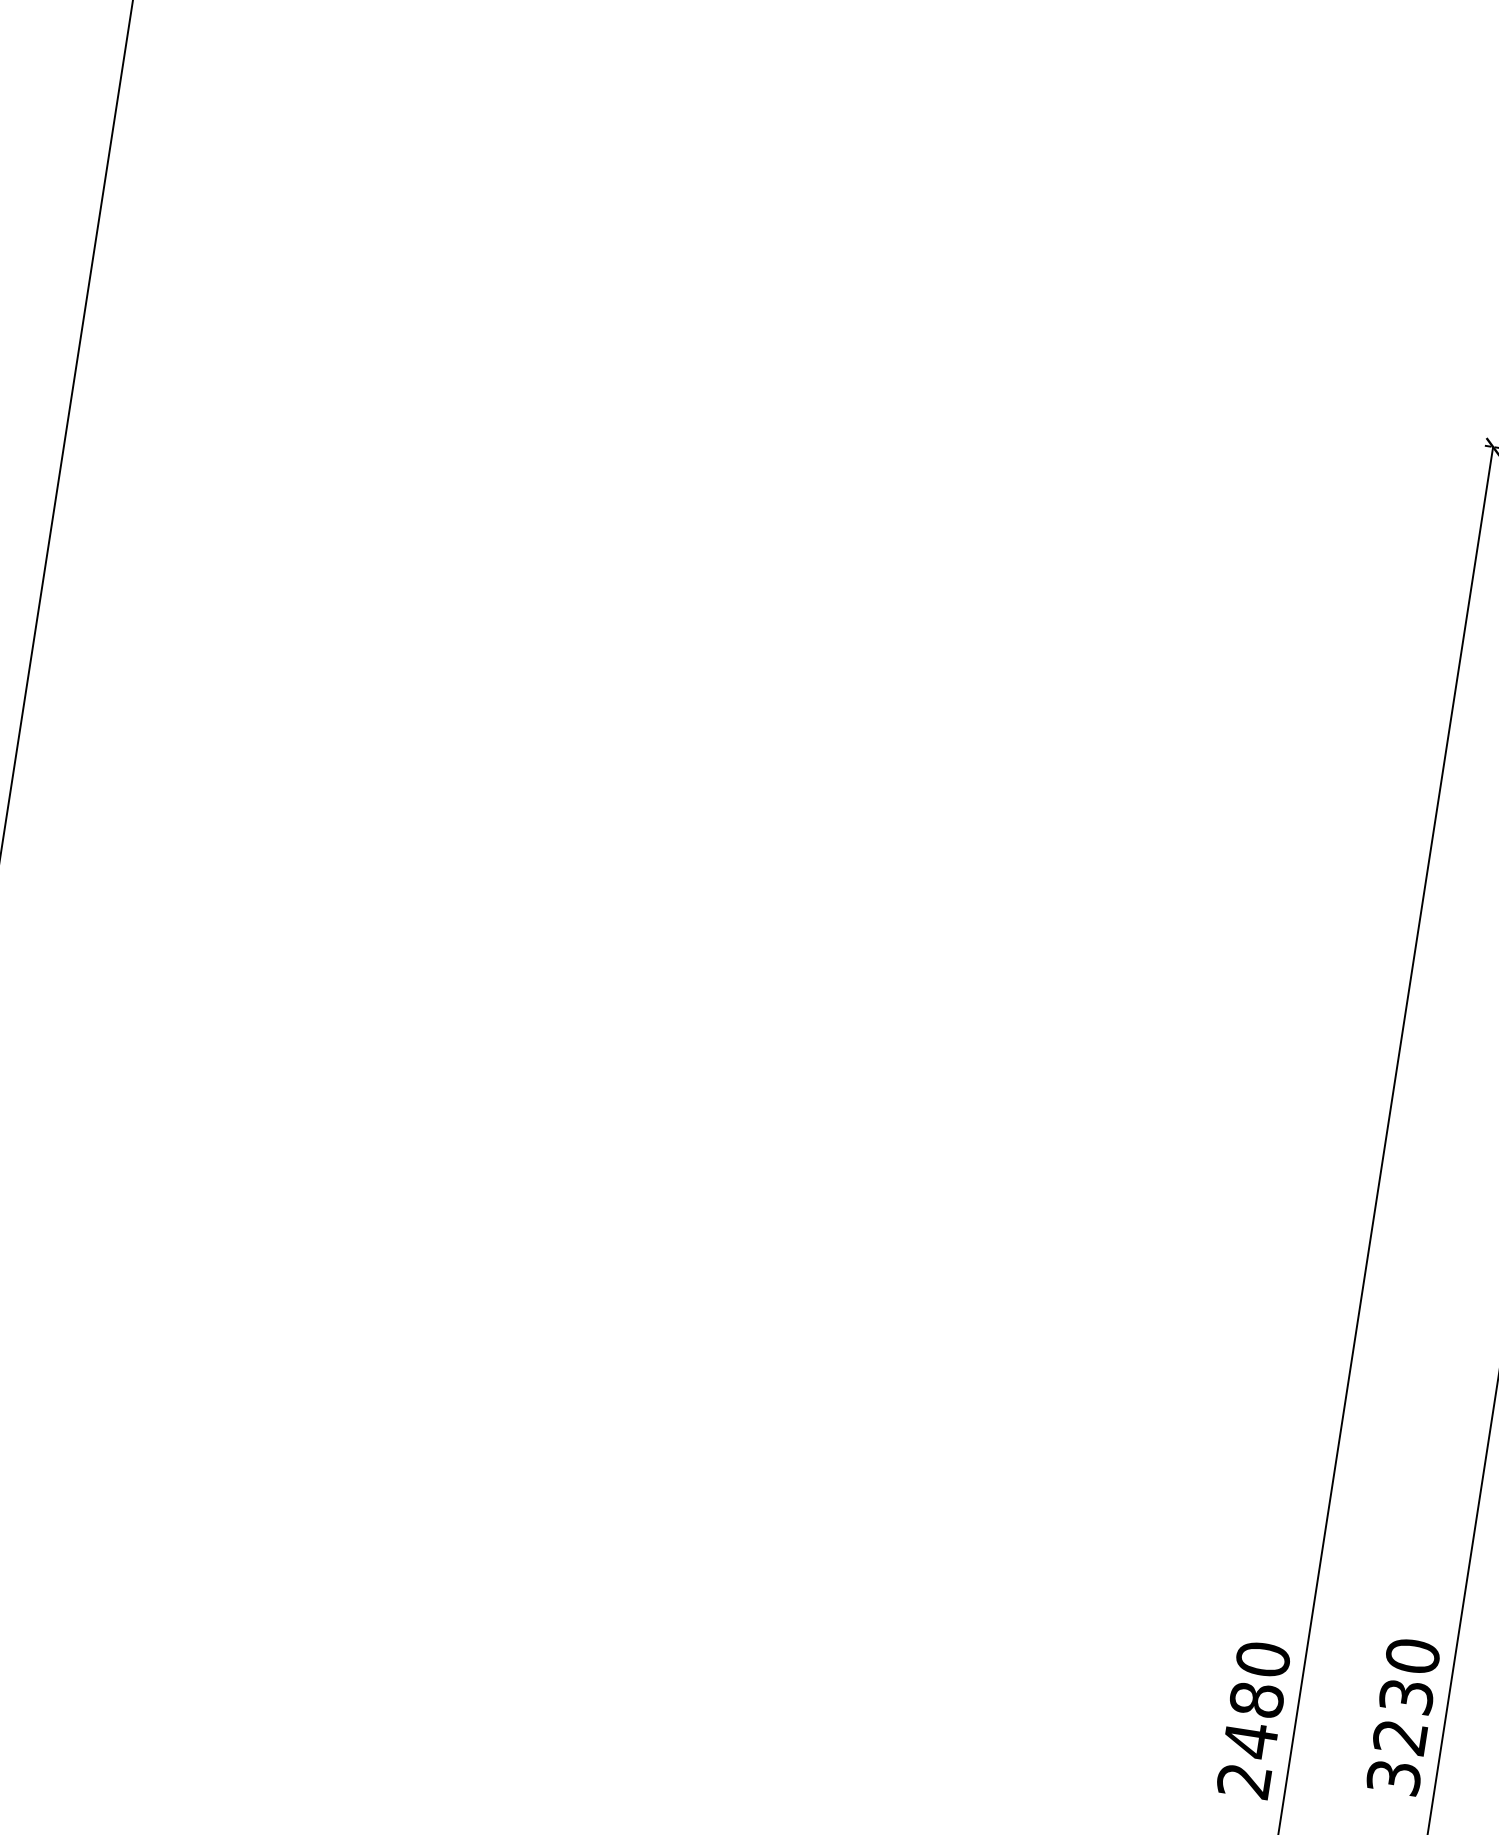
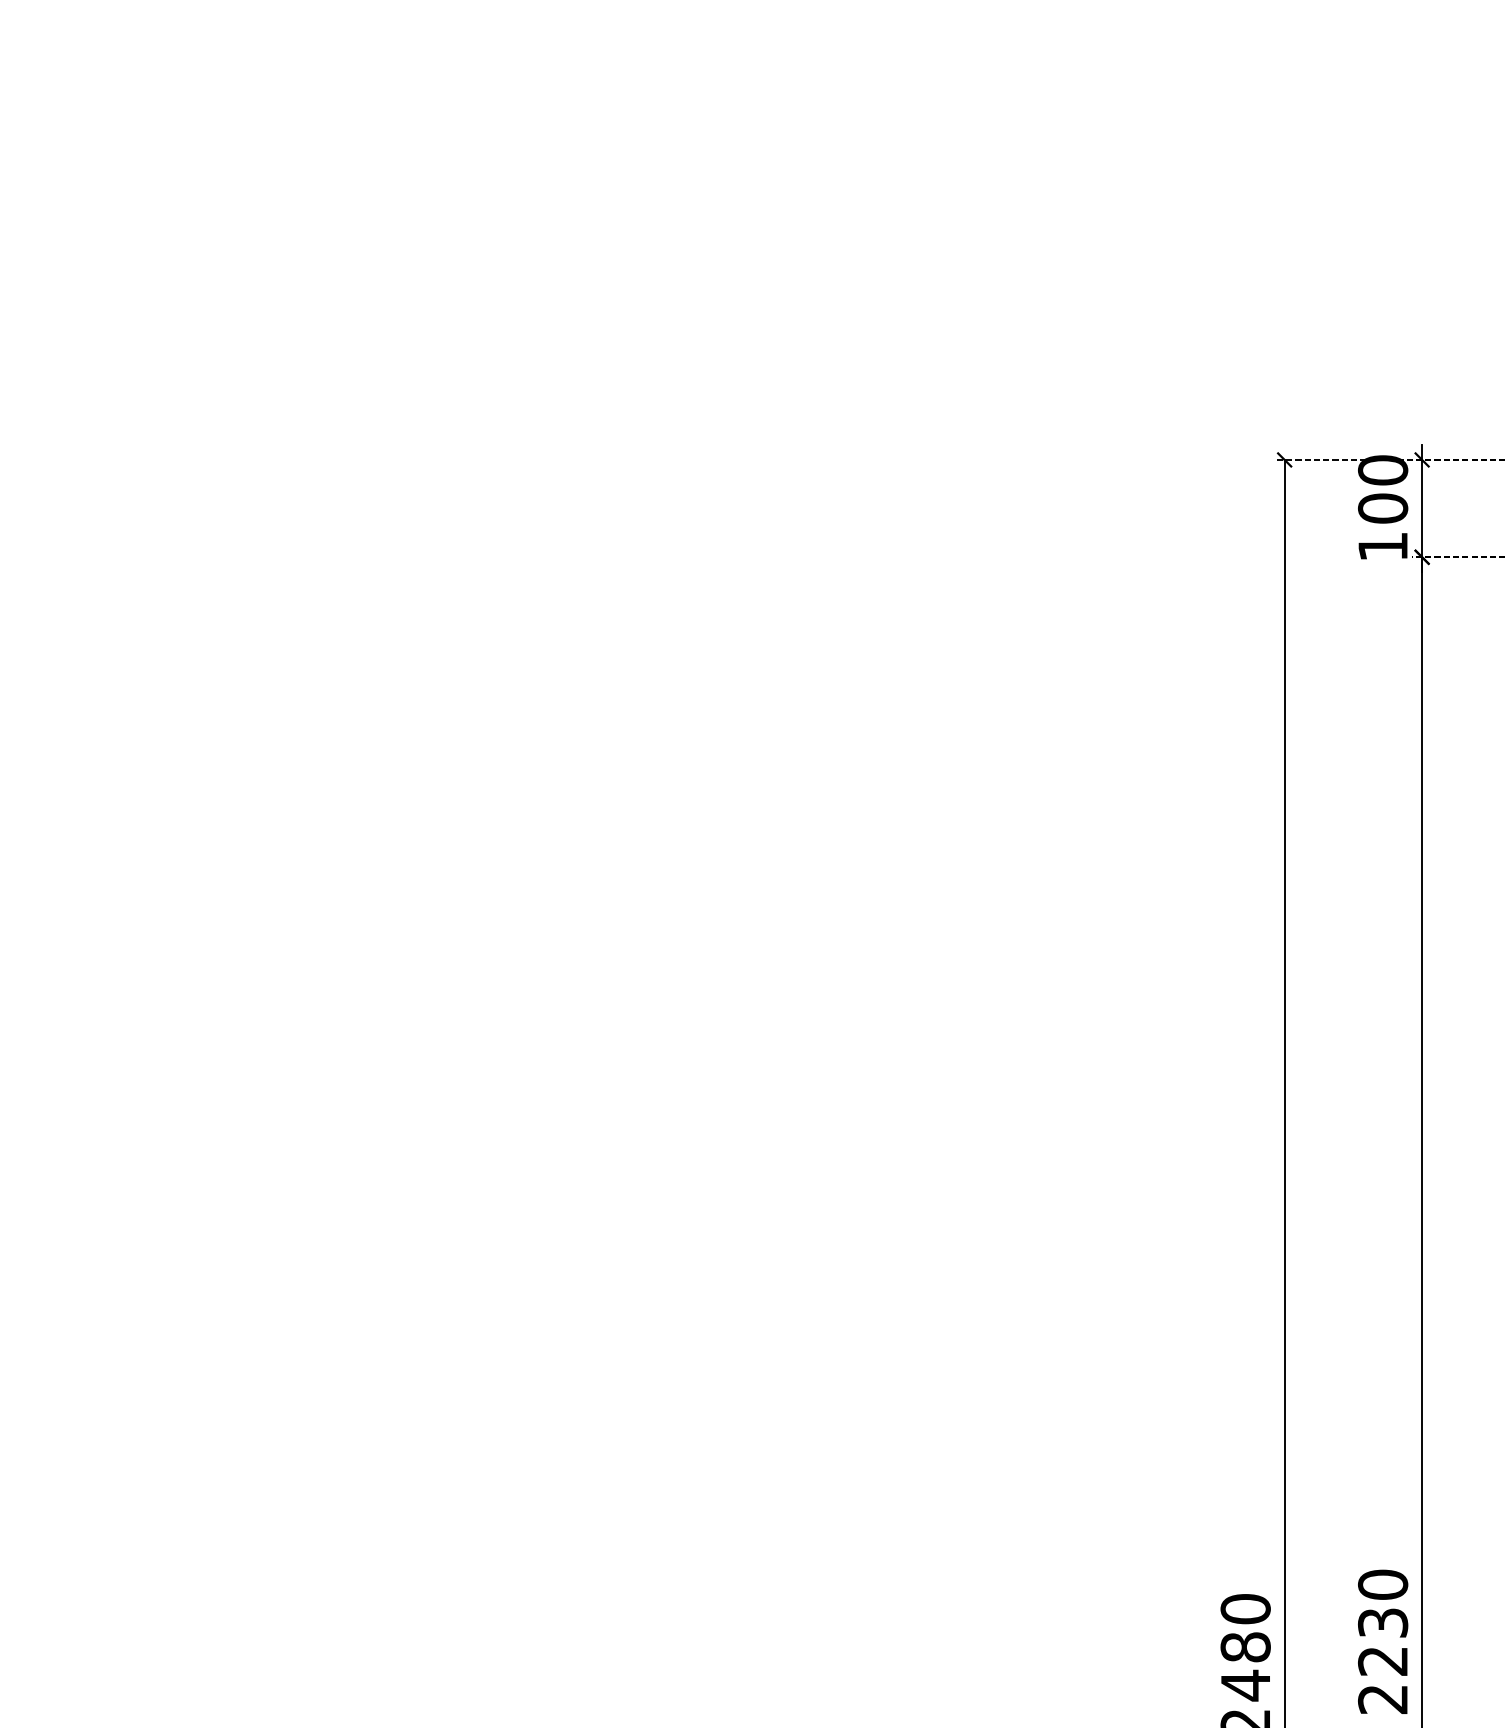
text: (1394, 1777) -> (1383, 1699), 3230 -> 2230

